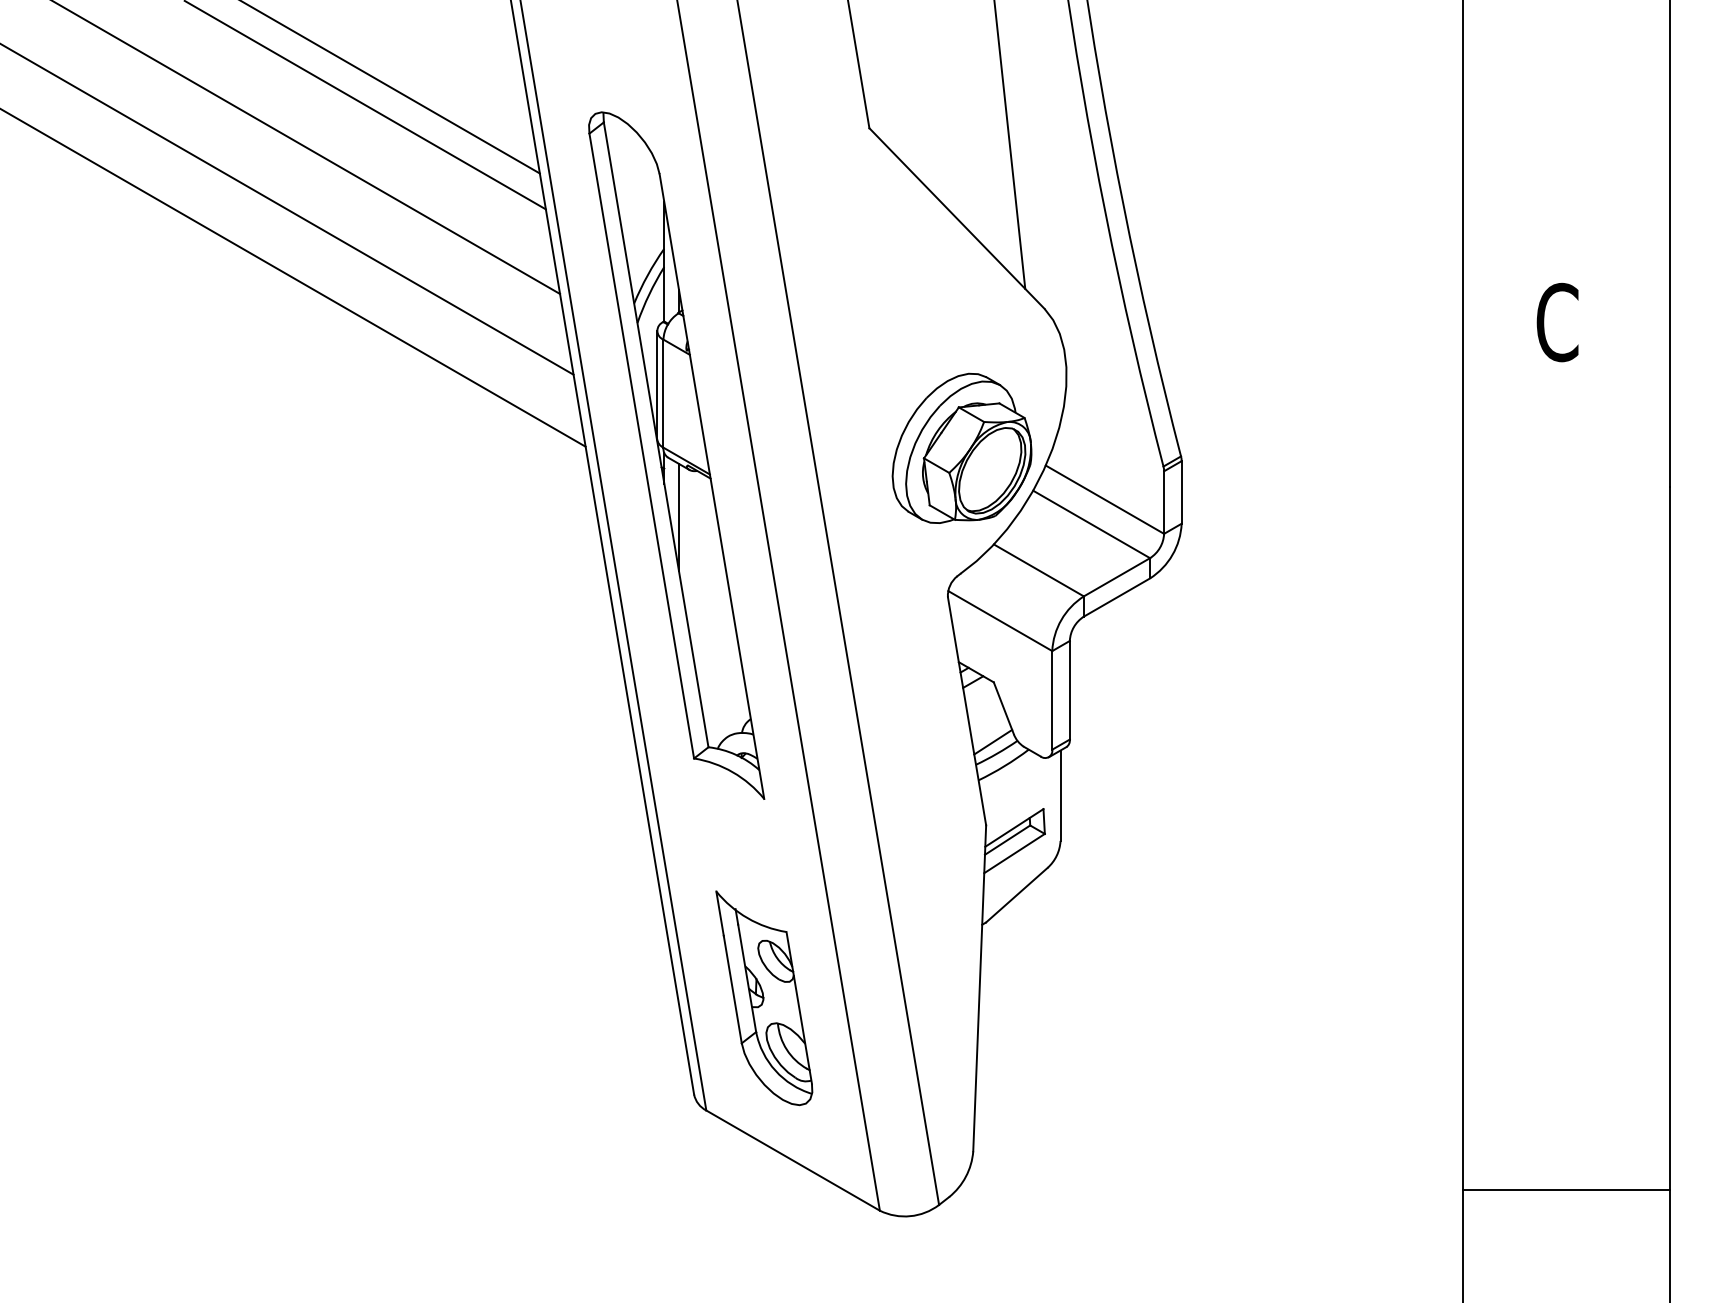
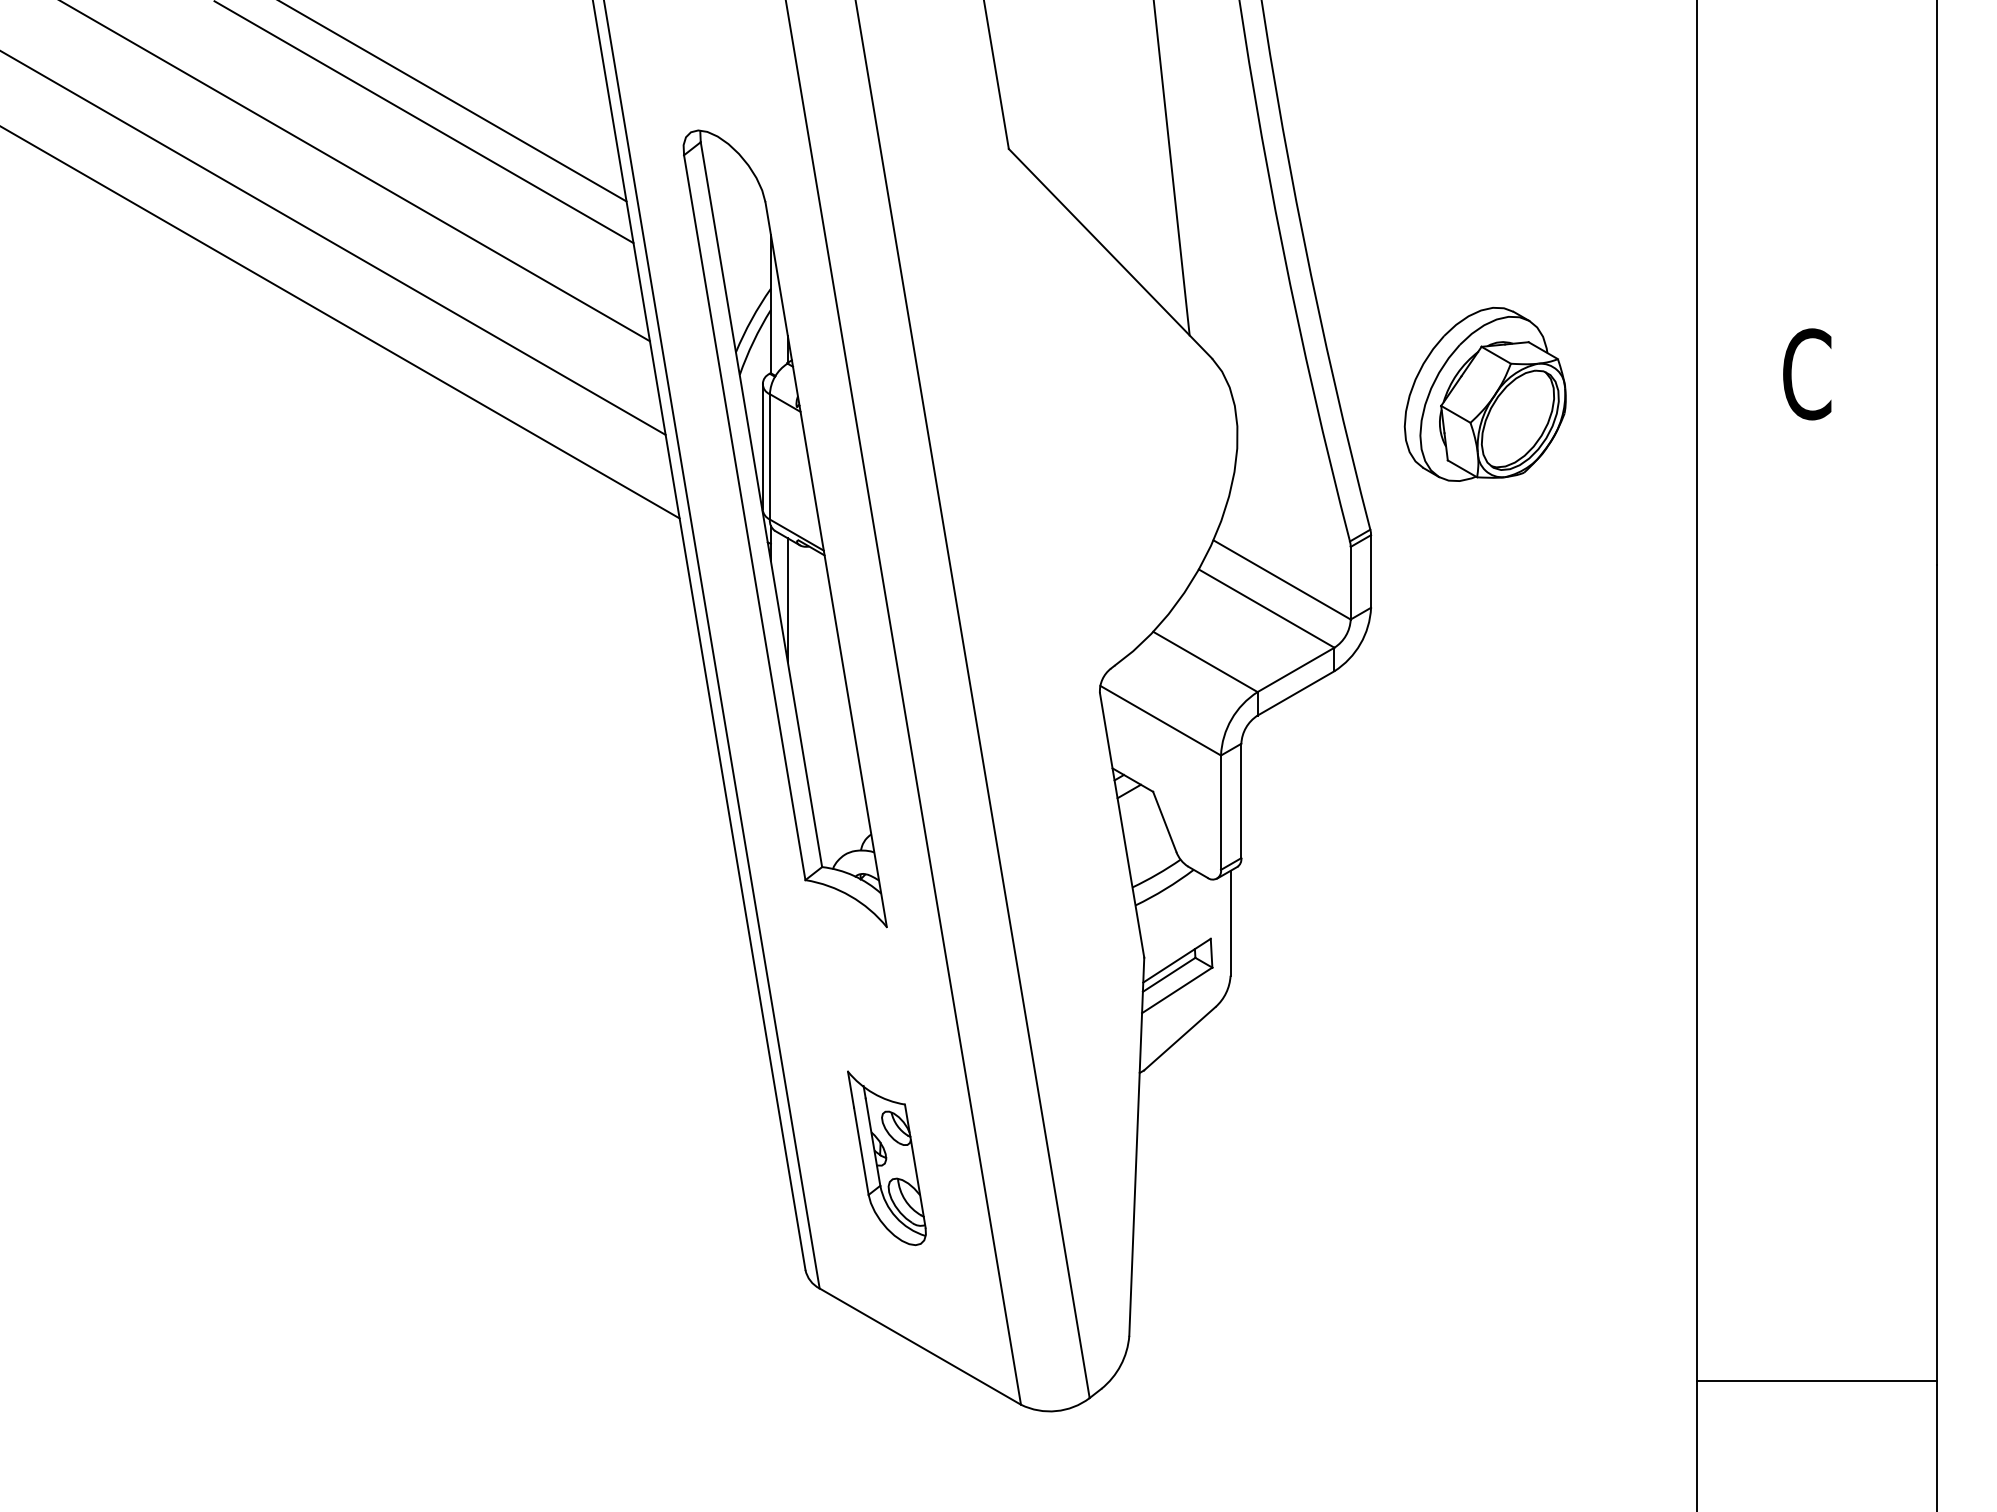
part: (961, 447) -> (1484, 393), moved
line: (993, 741) -> (1152, 860), removed
part: (763, 998) -> (886, 1158), size x0.7

